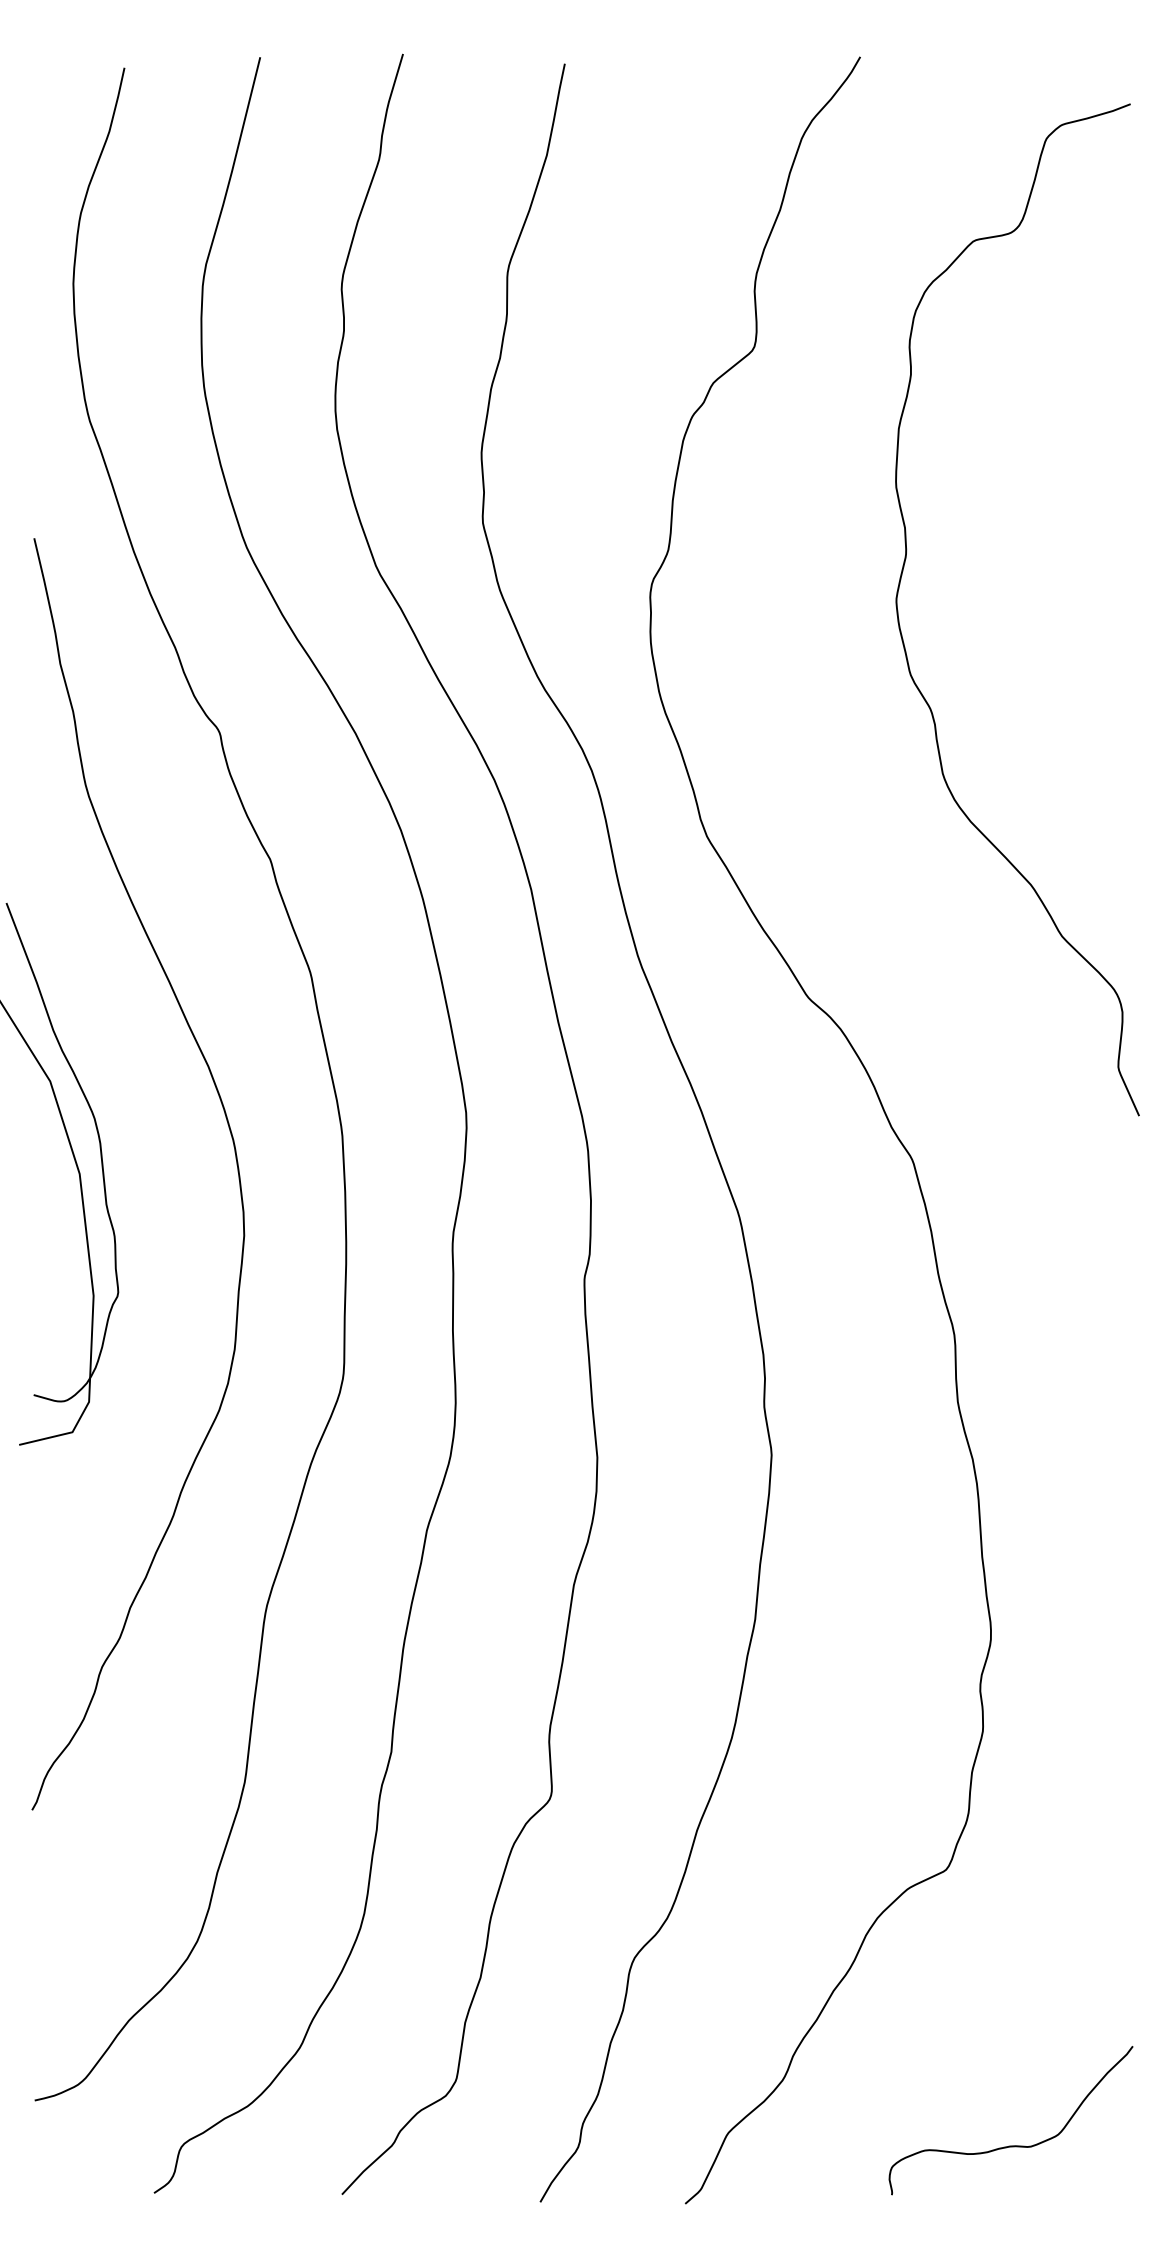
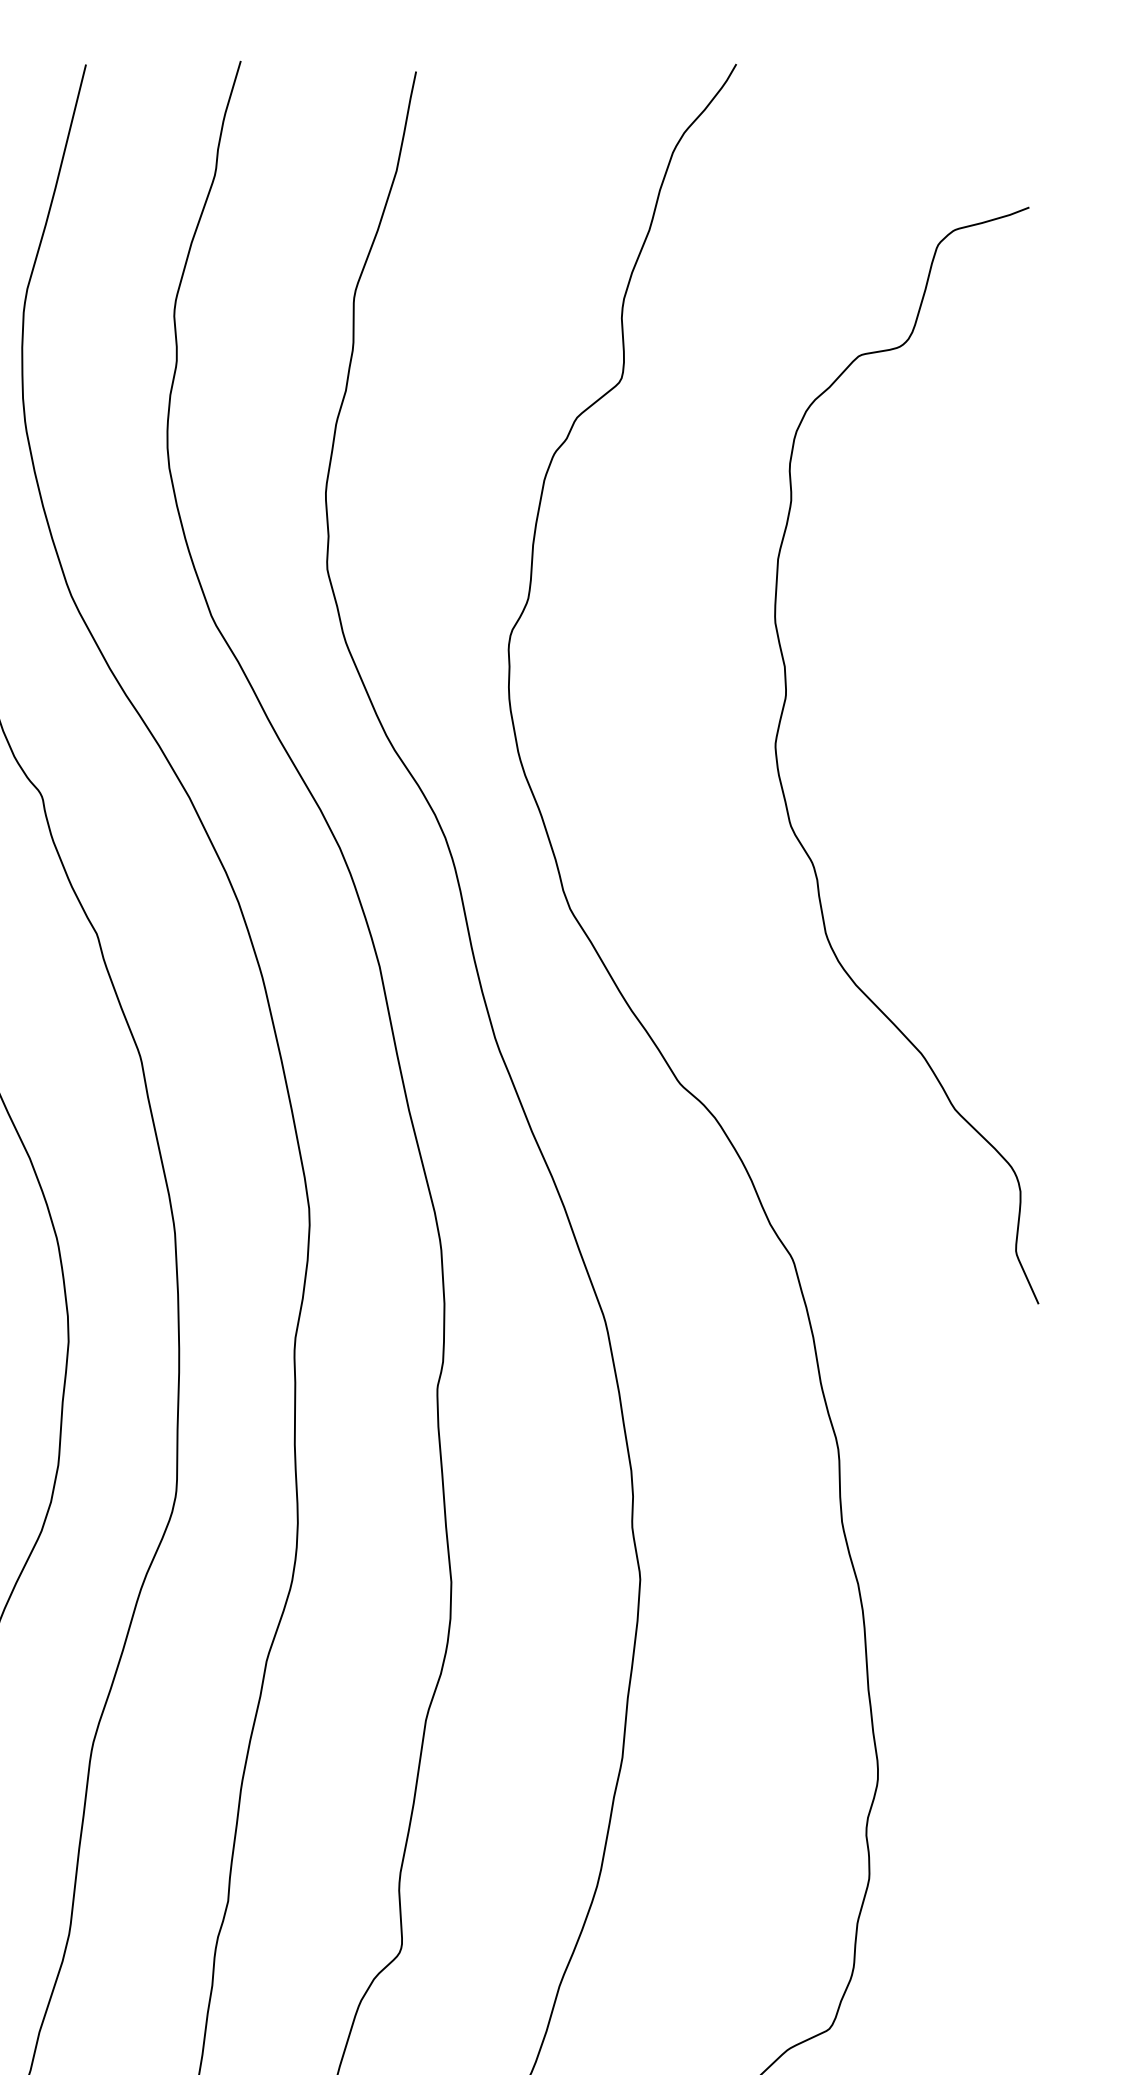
curve: (903, 638) -> (783, 786), moved

